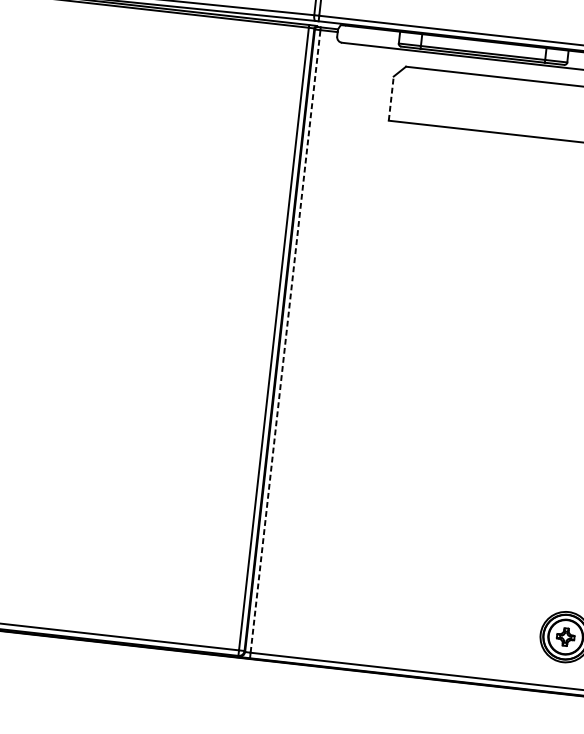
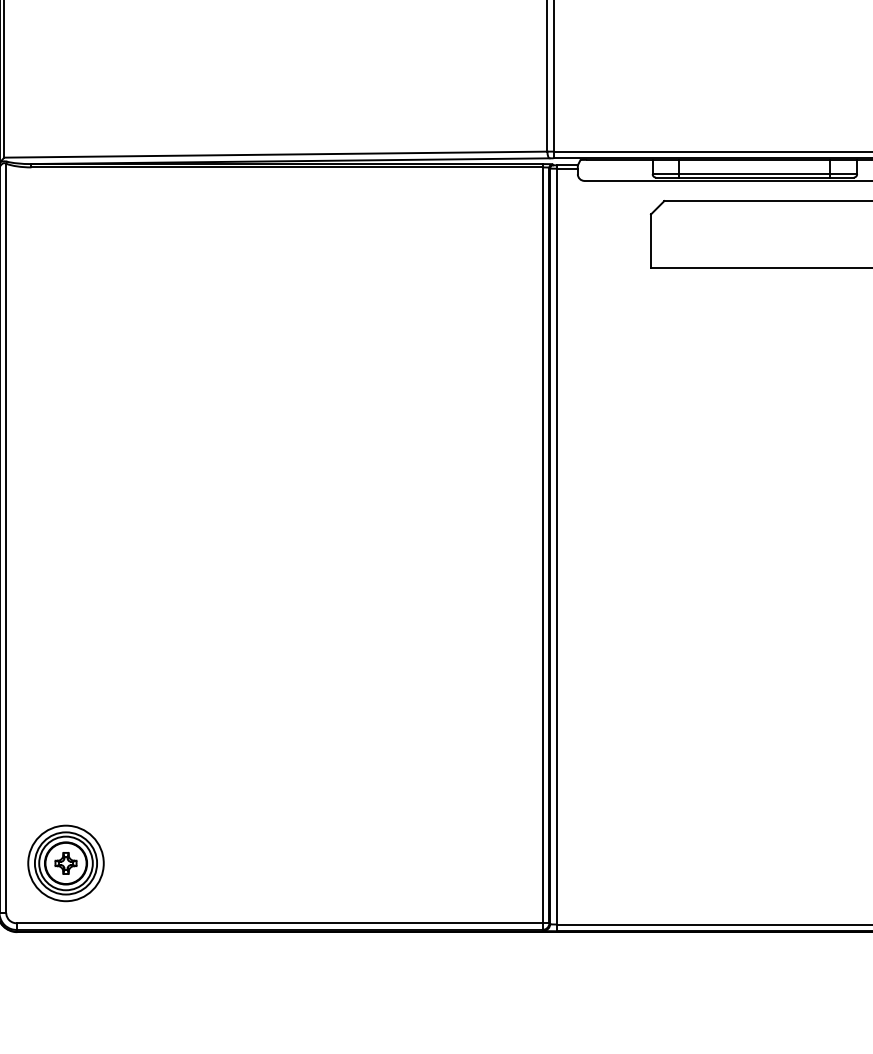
line: (390, 98) -> (650, 241), dashed -> solid
line: (285, 341) -> (556, 546), dashed -> solid

